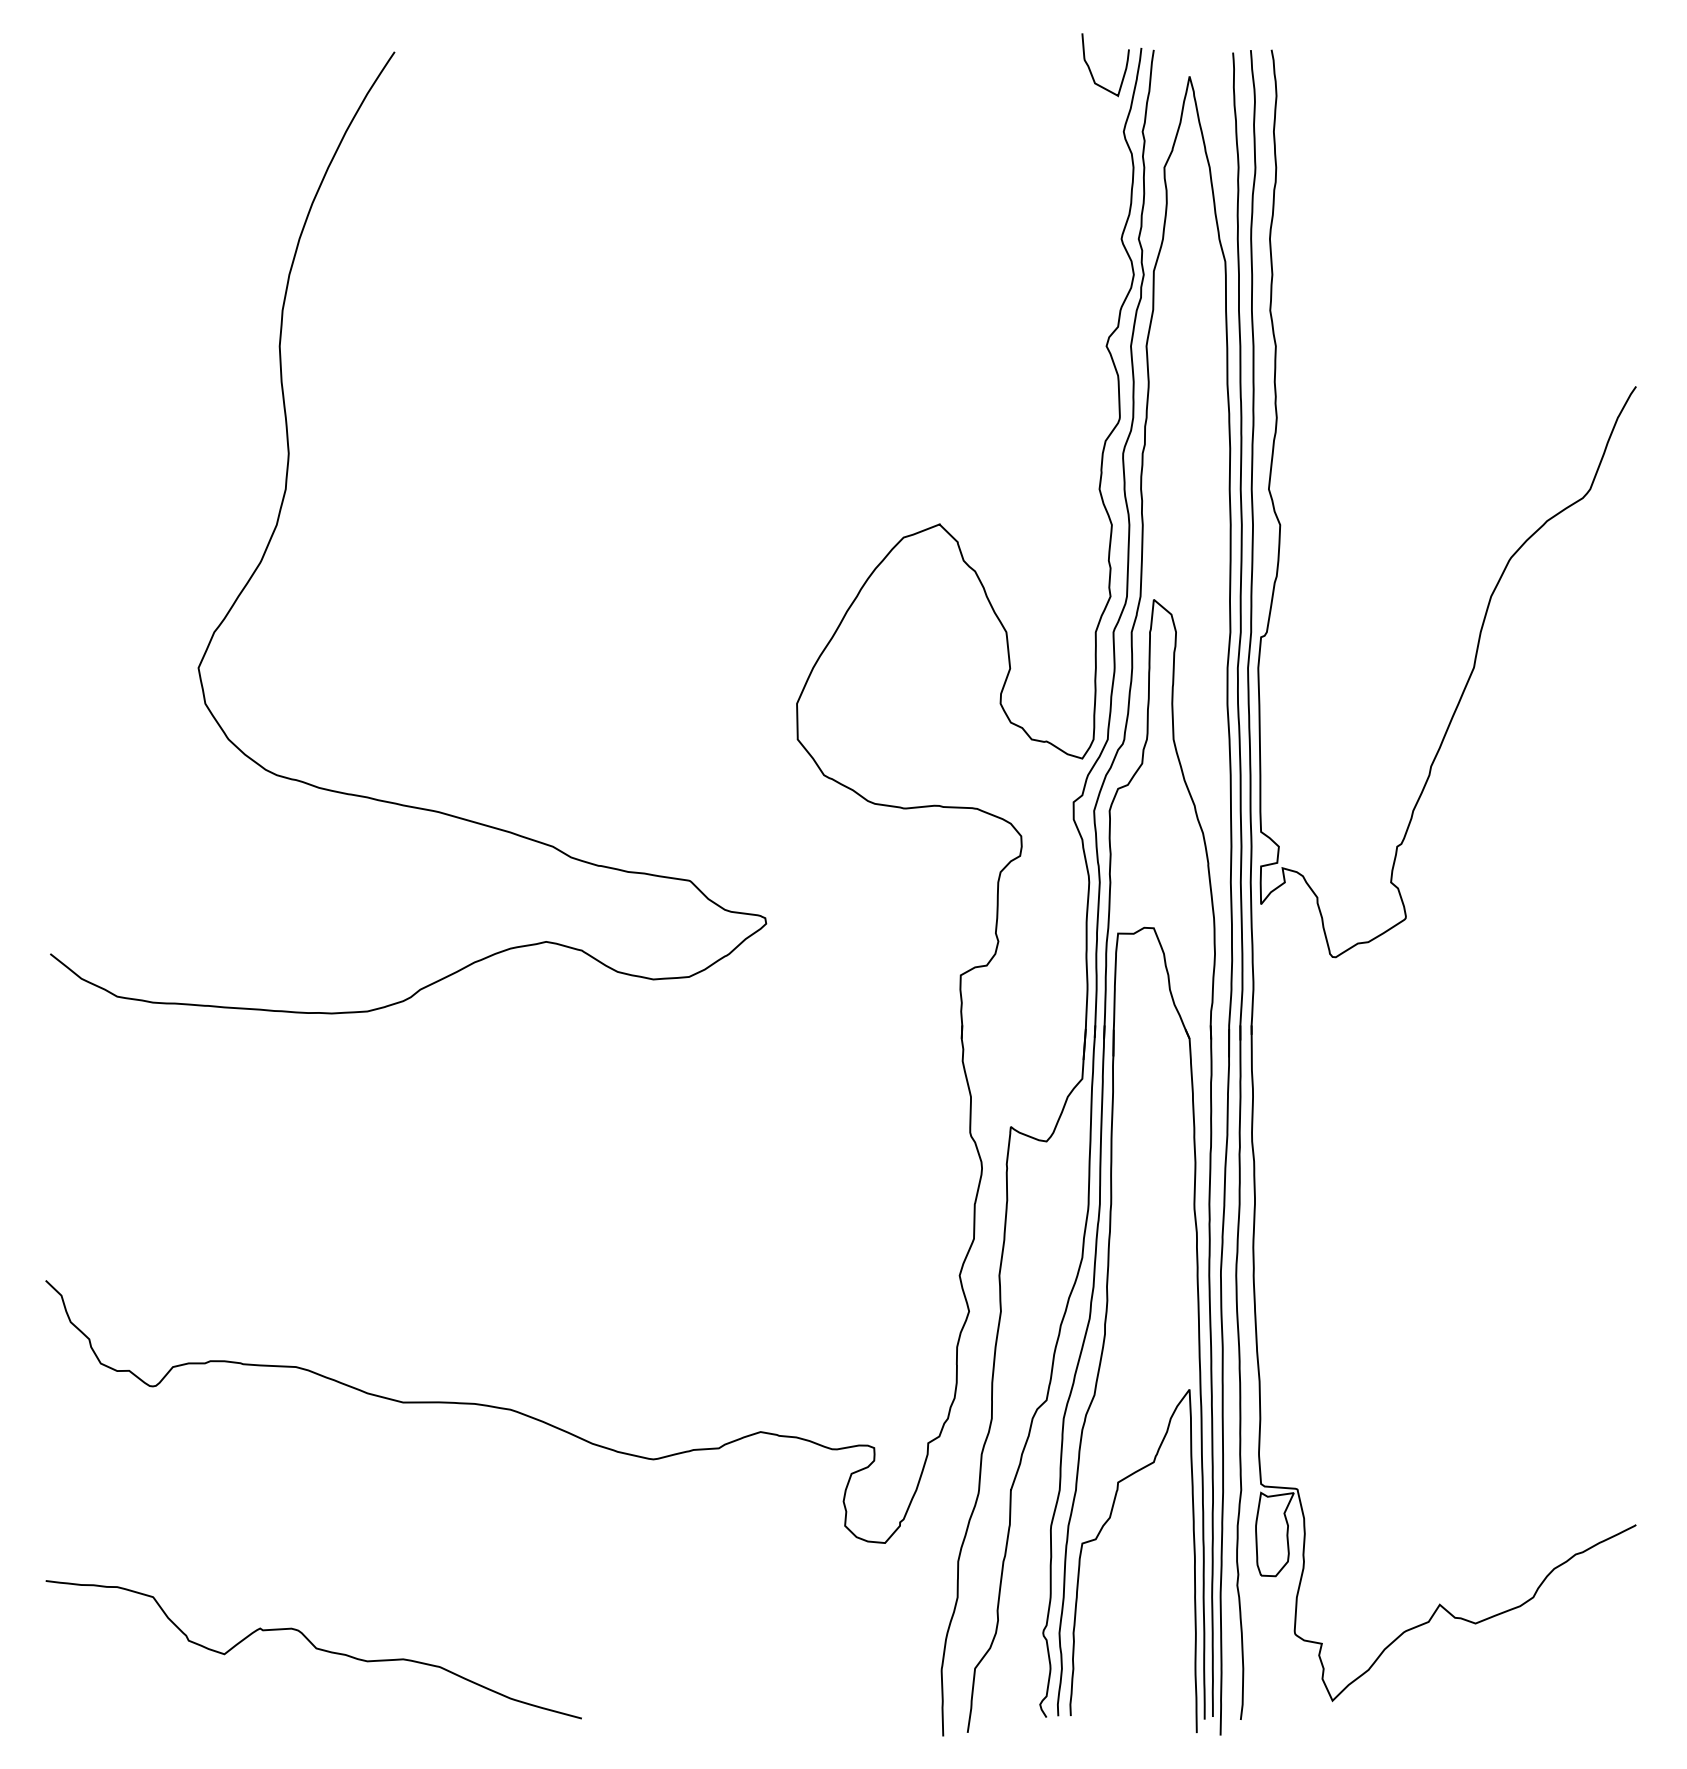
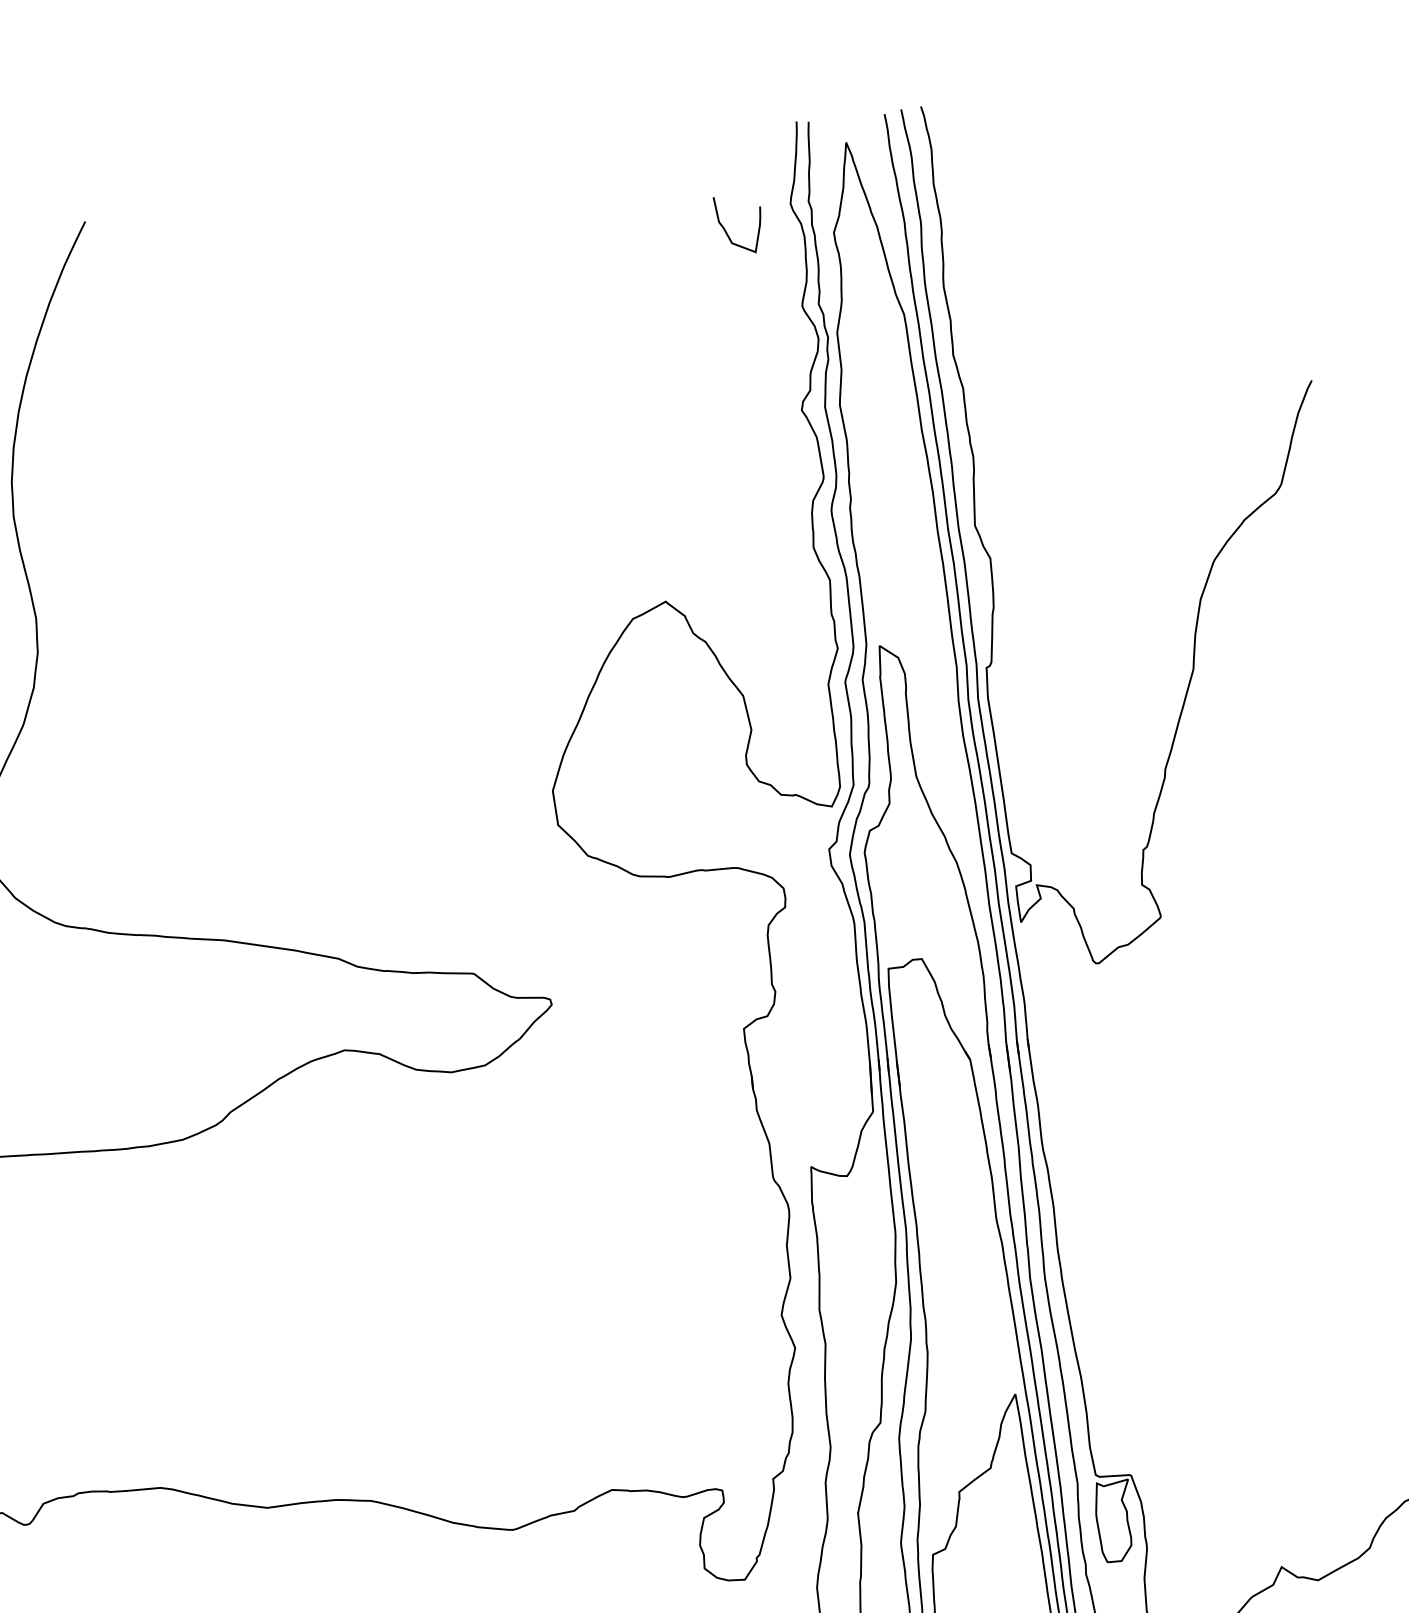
curve: (1091, 71) -> (727, 232), moved

